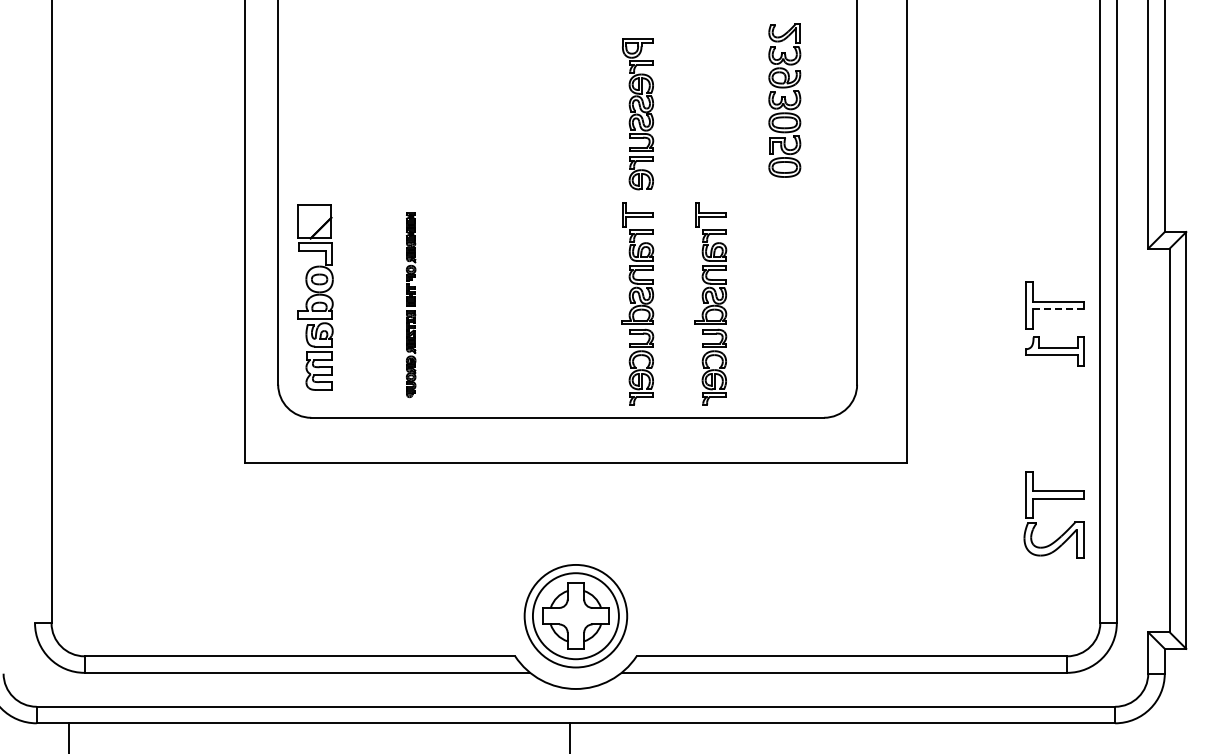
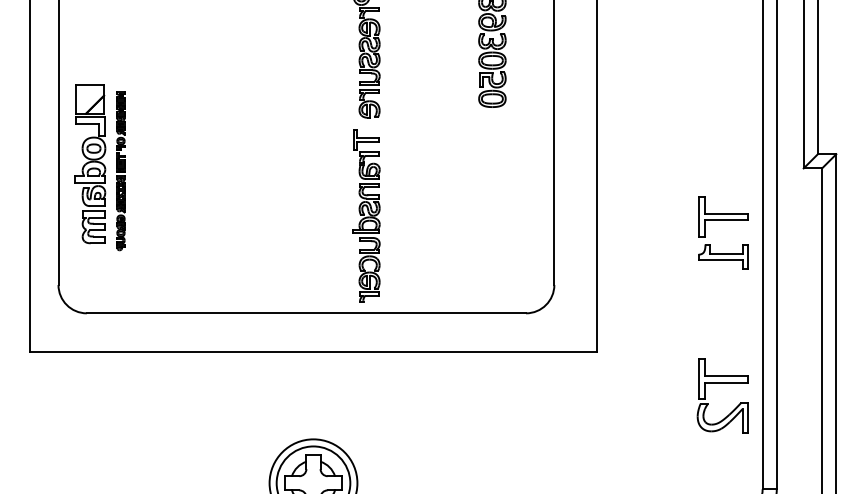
part: (315, 297) -> (90, 164), moved
part: (710, 303) -> (428, 215), removed
part: (411, 305) -> (121, 171), moved
line: (1058, 309) -> (726, 220), dashed -> solid

